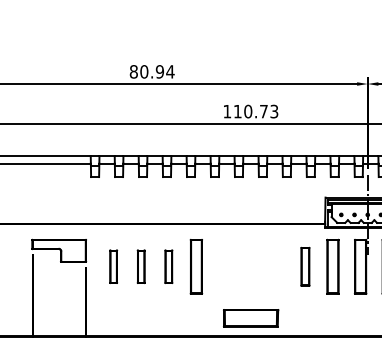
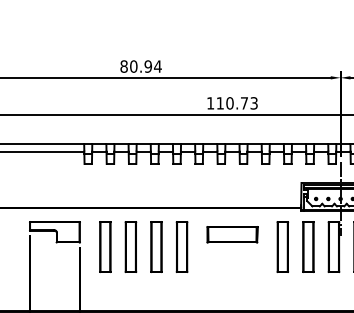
part: (113, 266) -> (105, 246), size x1.67
part: (140, 266) -> (130, 246), size x1.67
part: (168, 266) -> (156, 246), size x1.67
part: (304, 266) -> (282, 246), size x1.43
part: (250, 318) -> (232, 234), moved

